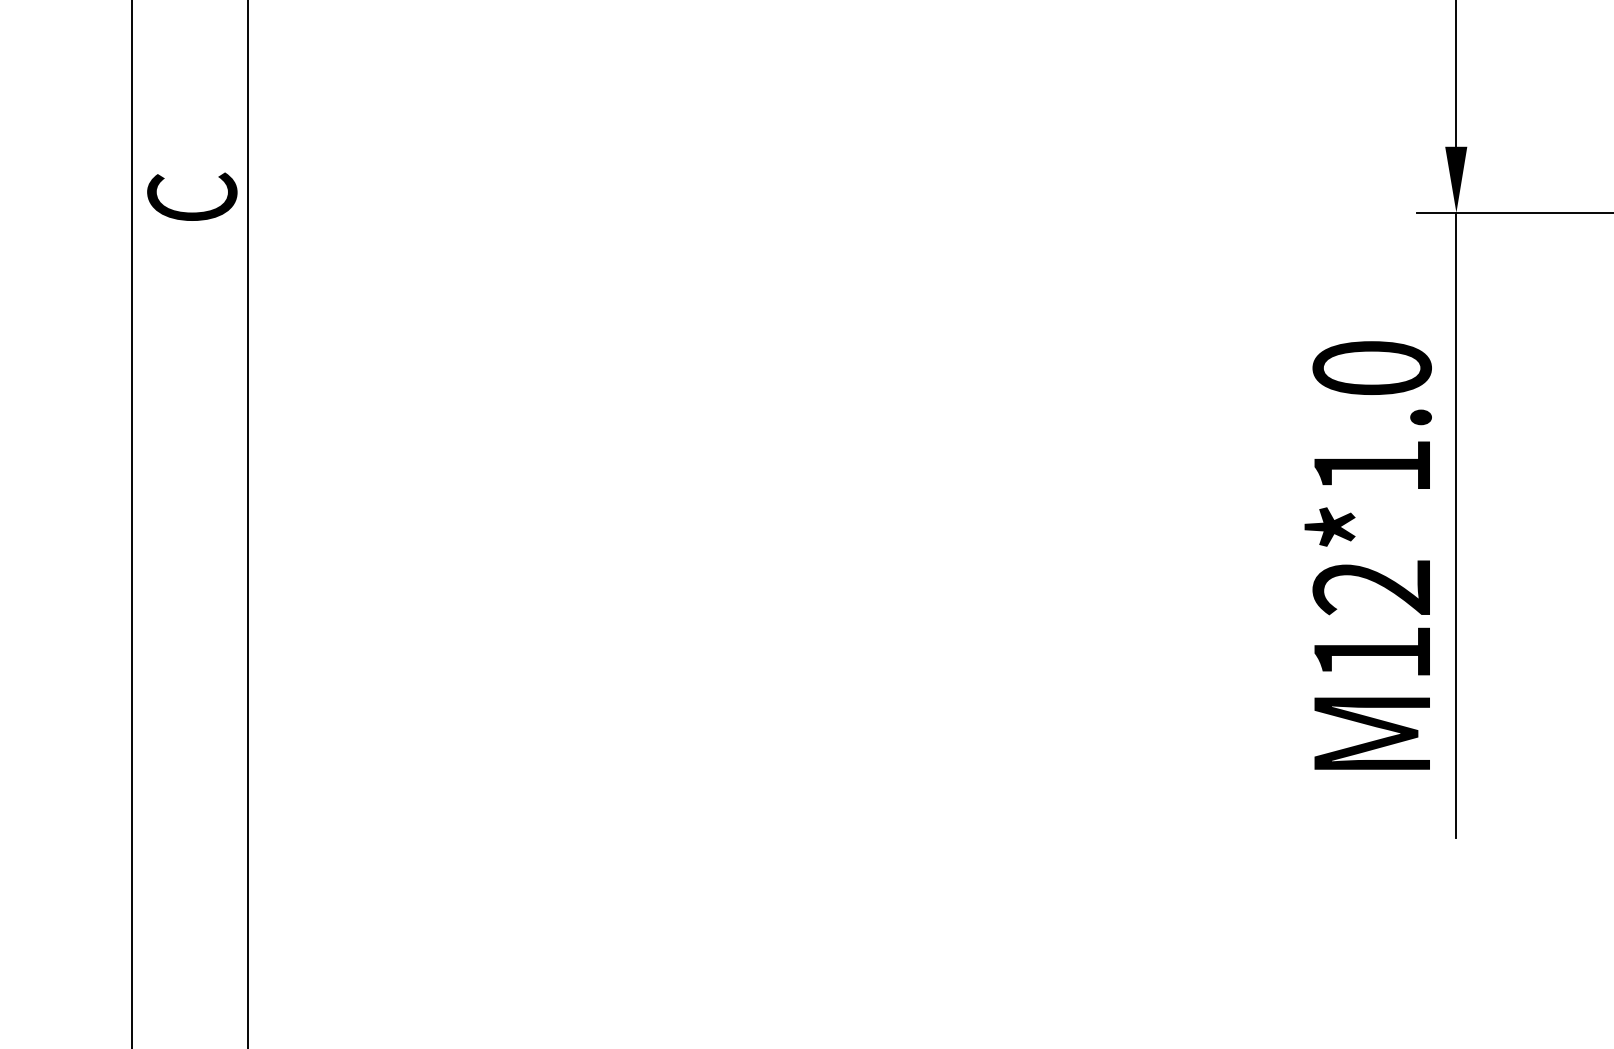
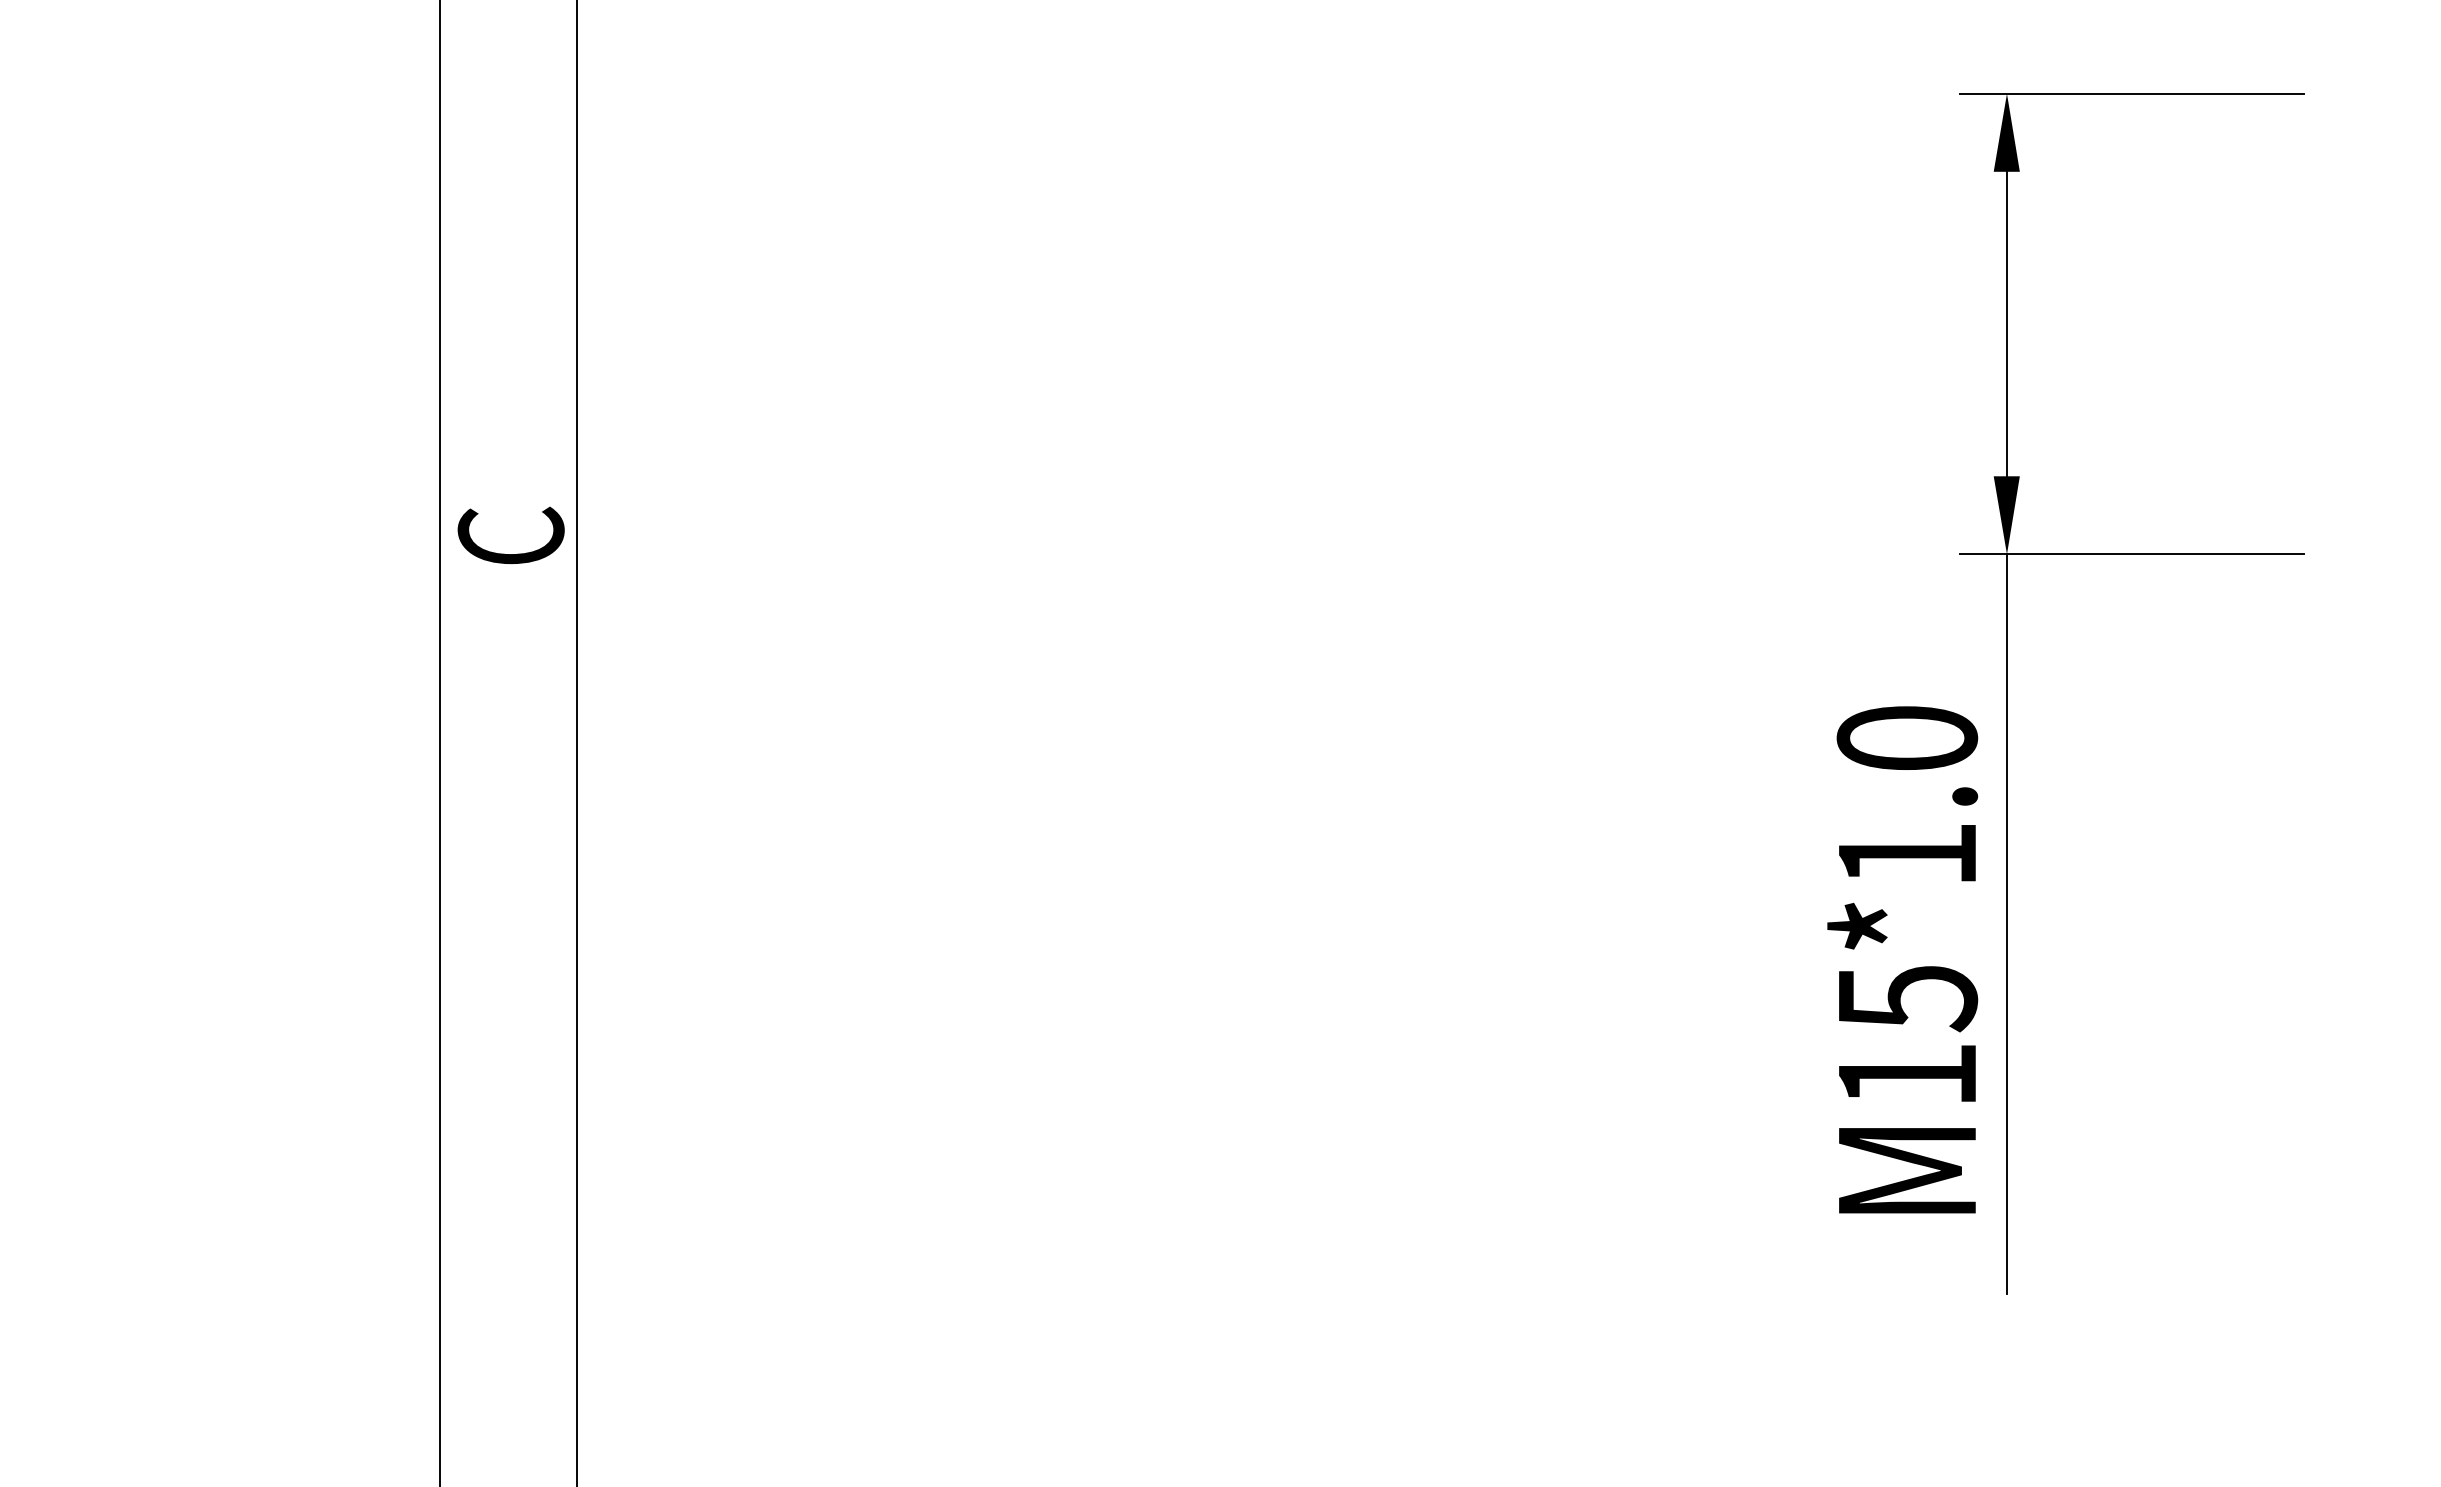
text: (1372, 588) -> (1907, 998), M12*1.0 -> M15*1.0

